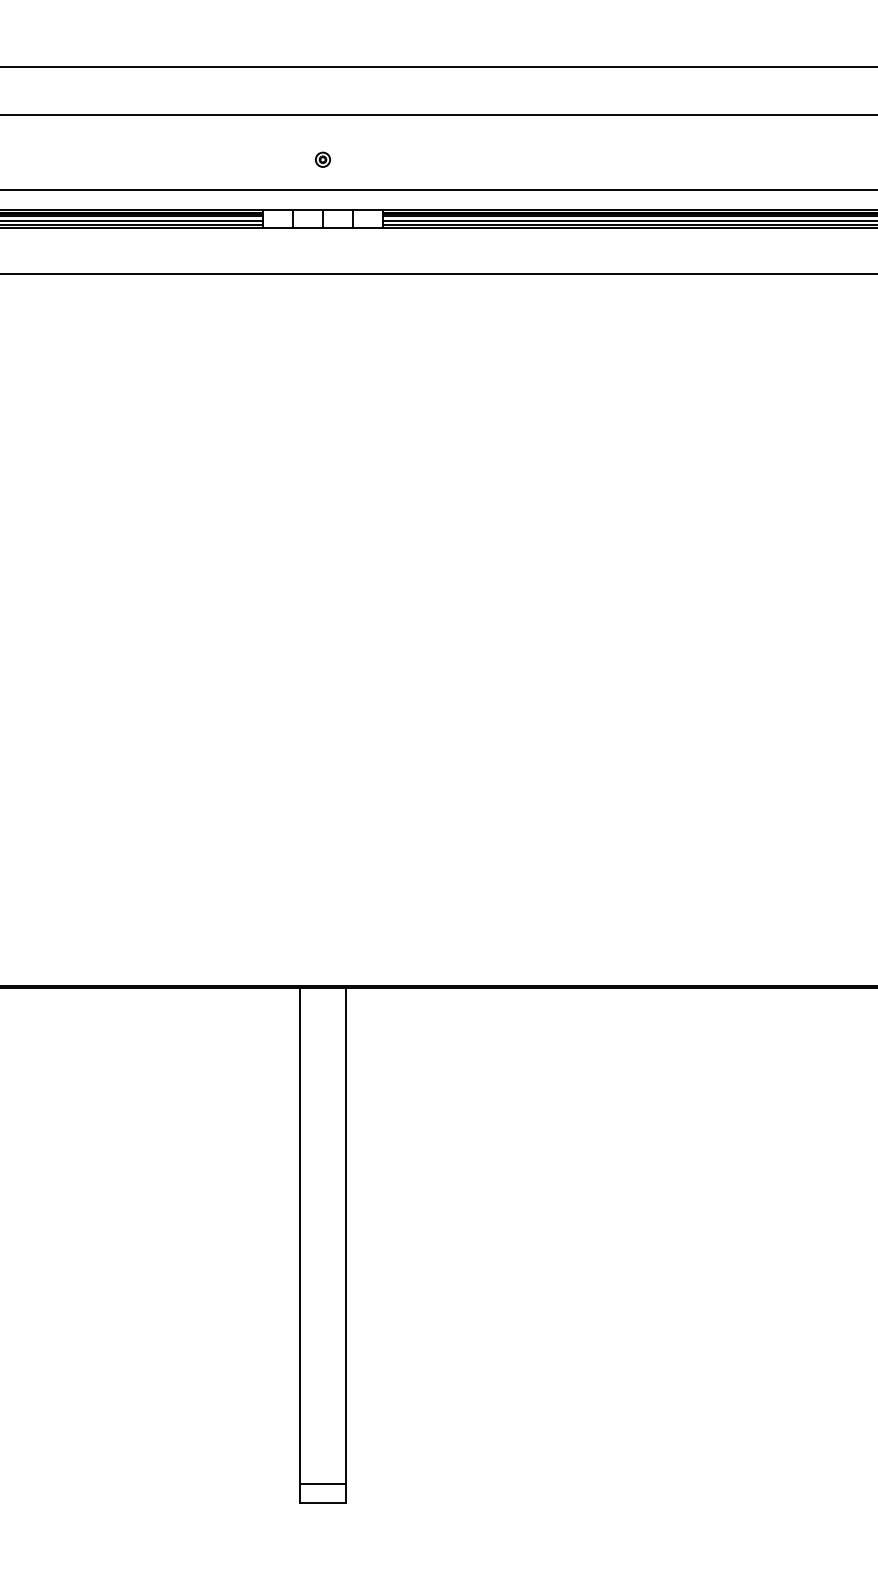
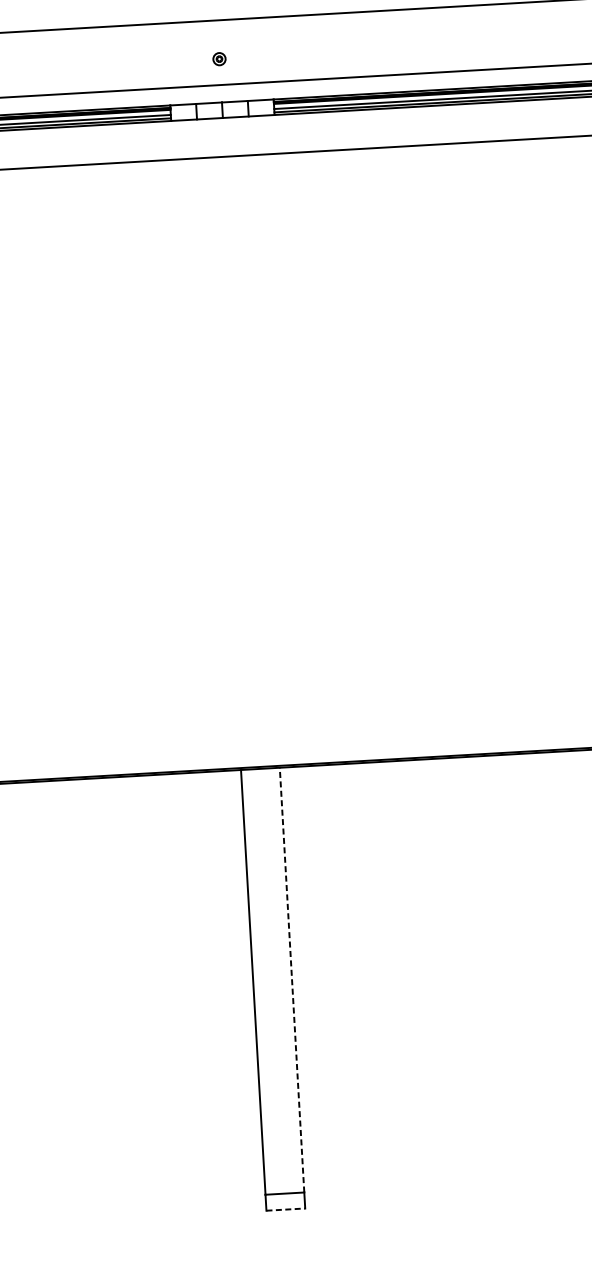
line: (345, 1236) -> (291, 980), solid -> dashed
line: (322, 1503) -> (285, 1210), solid -> dashed

